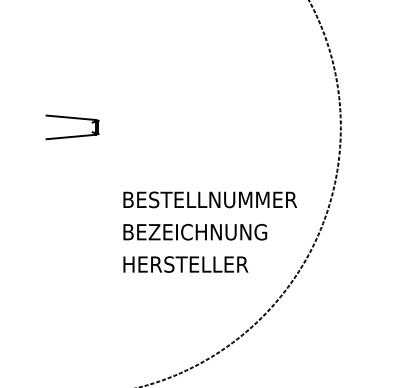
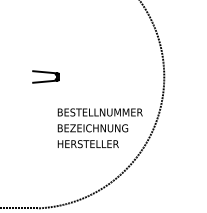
part: (71, 126) -> (45, 76), moved

